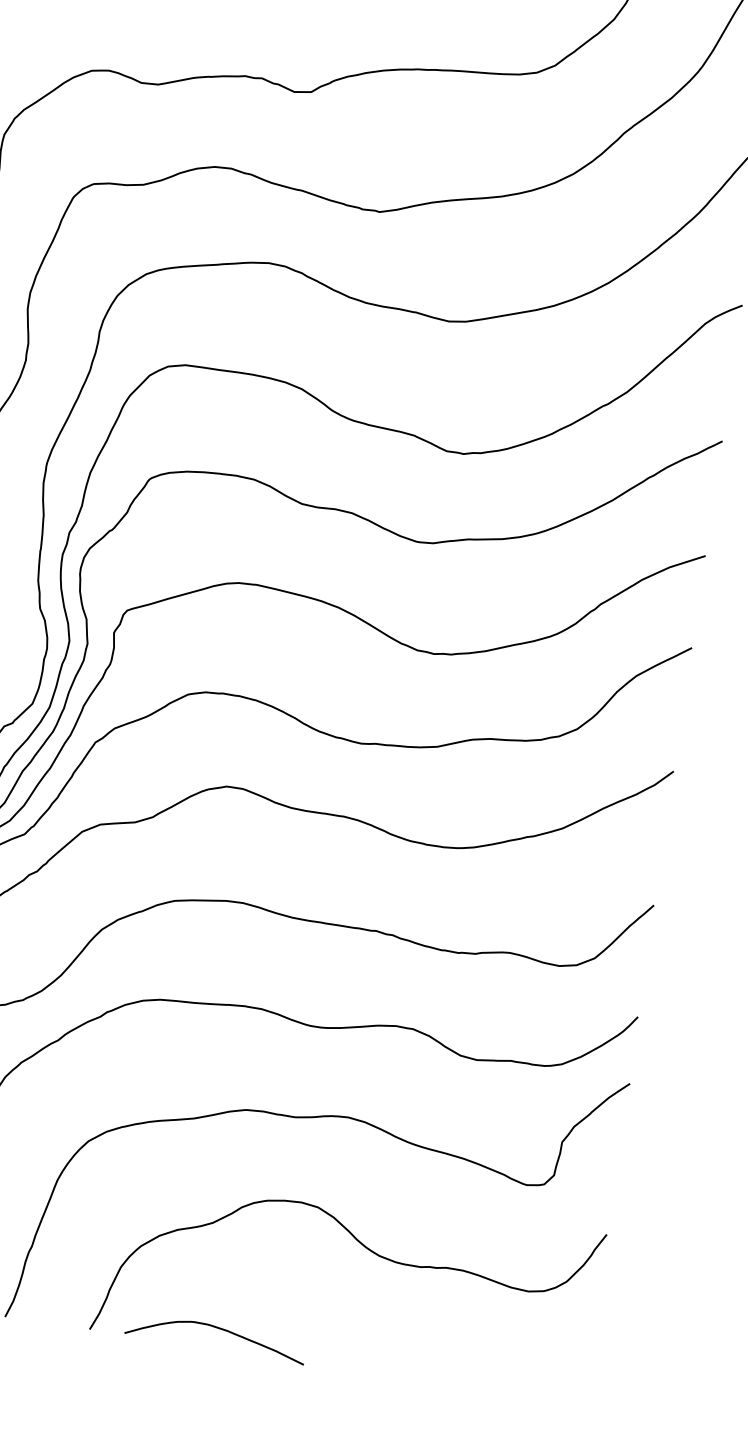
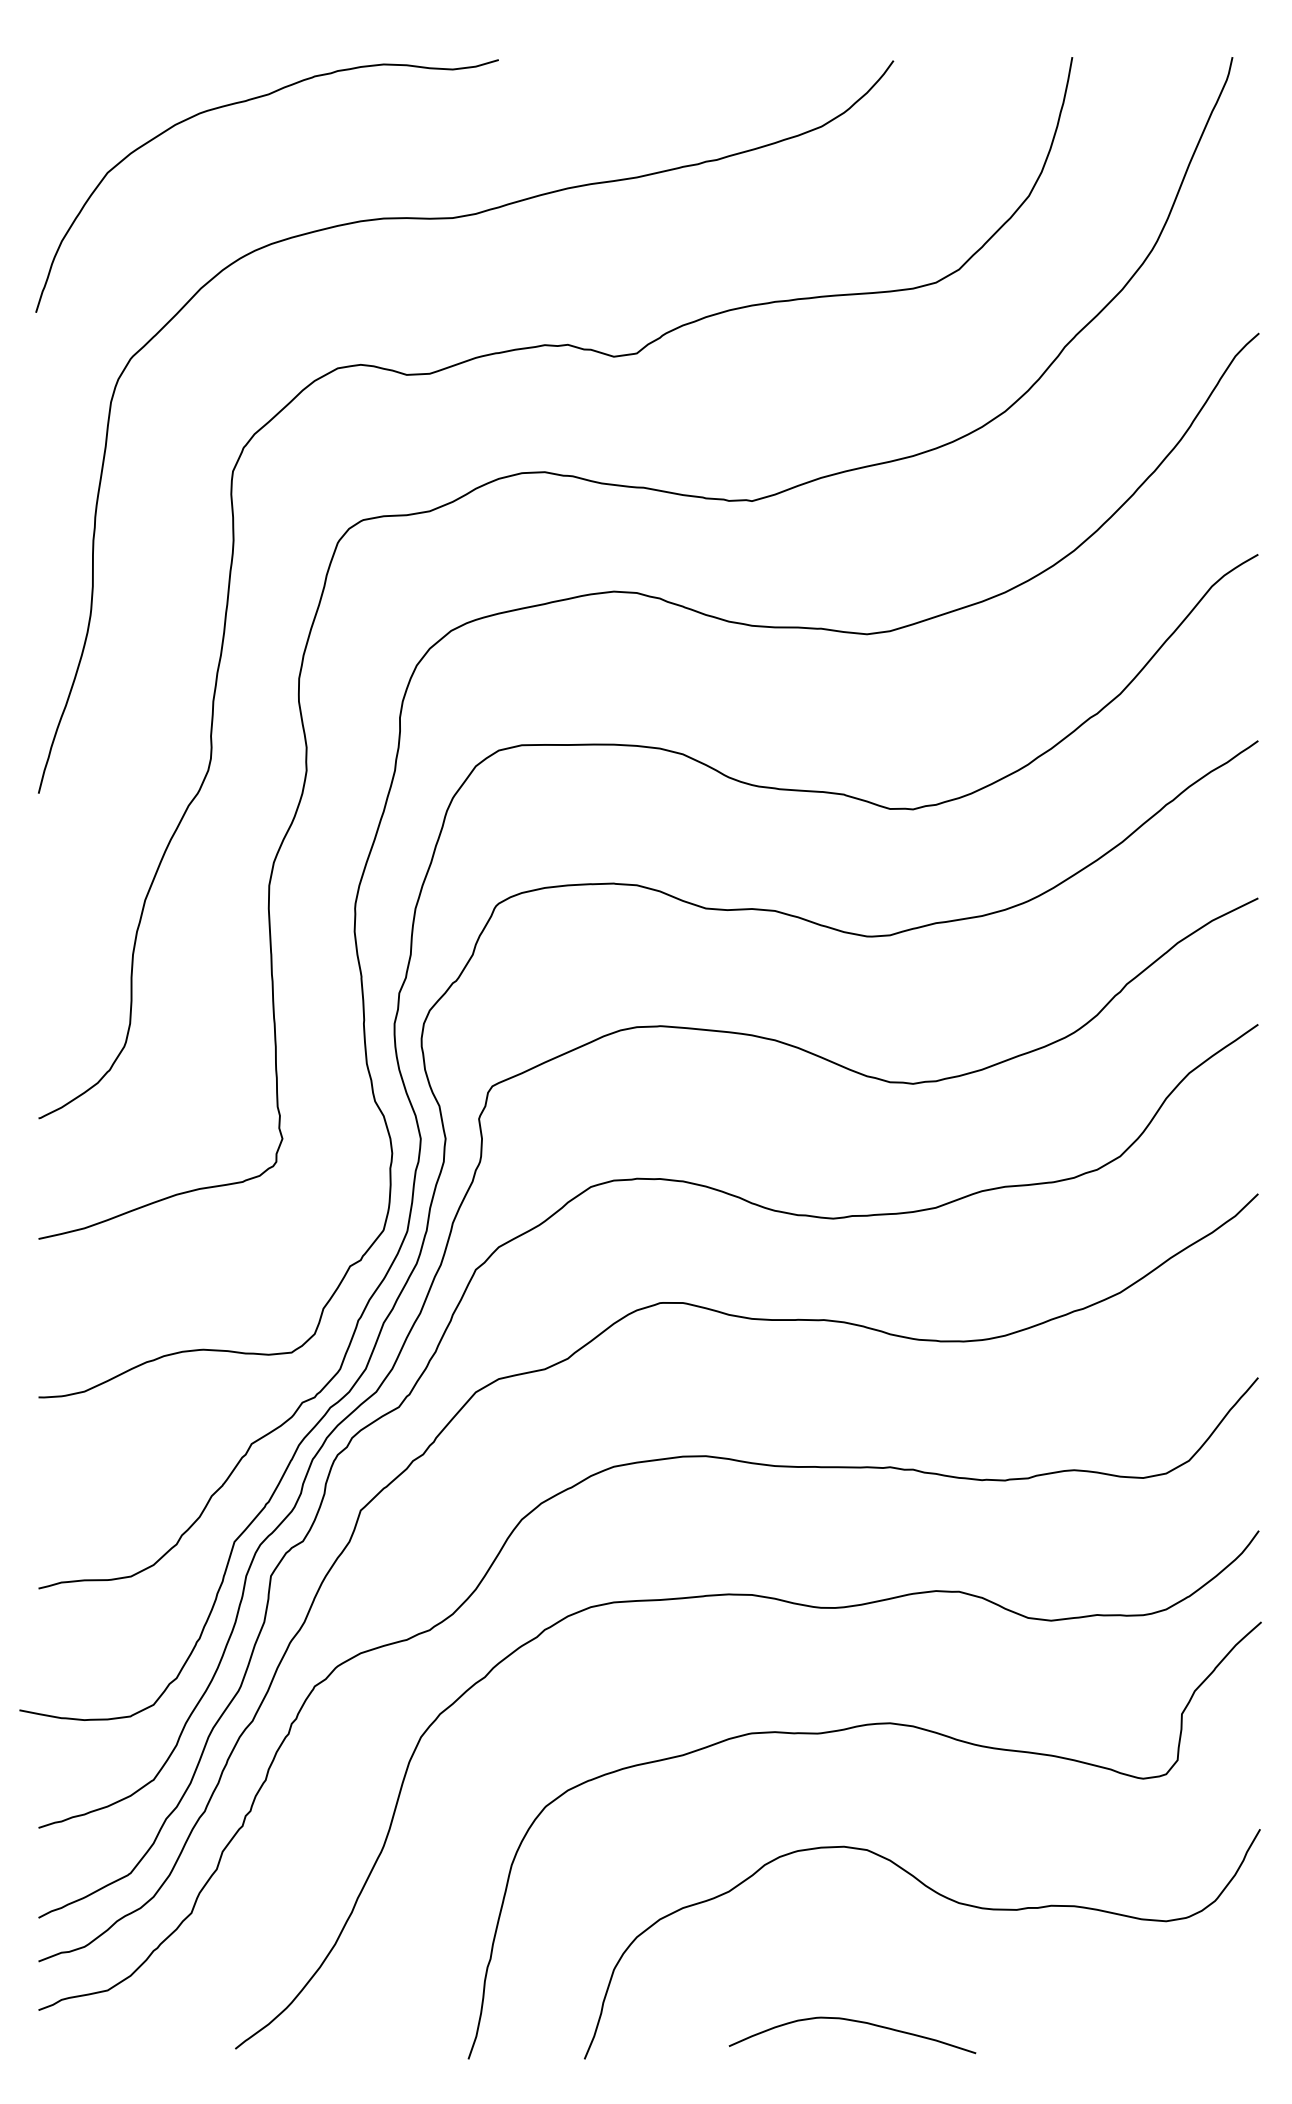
curve: (219, 1329) -> (856, 2022), moved

